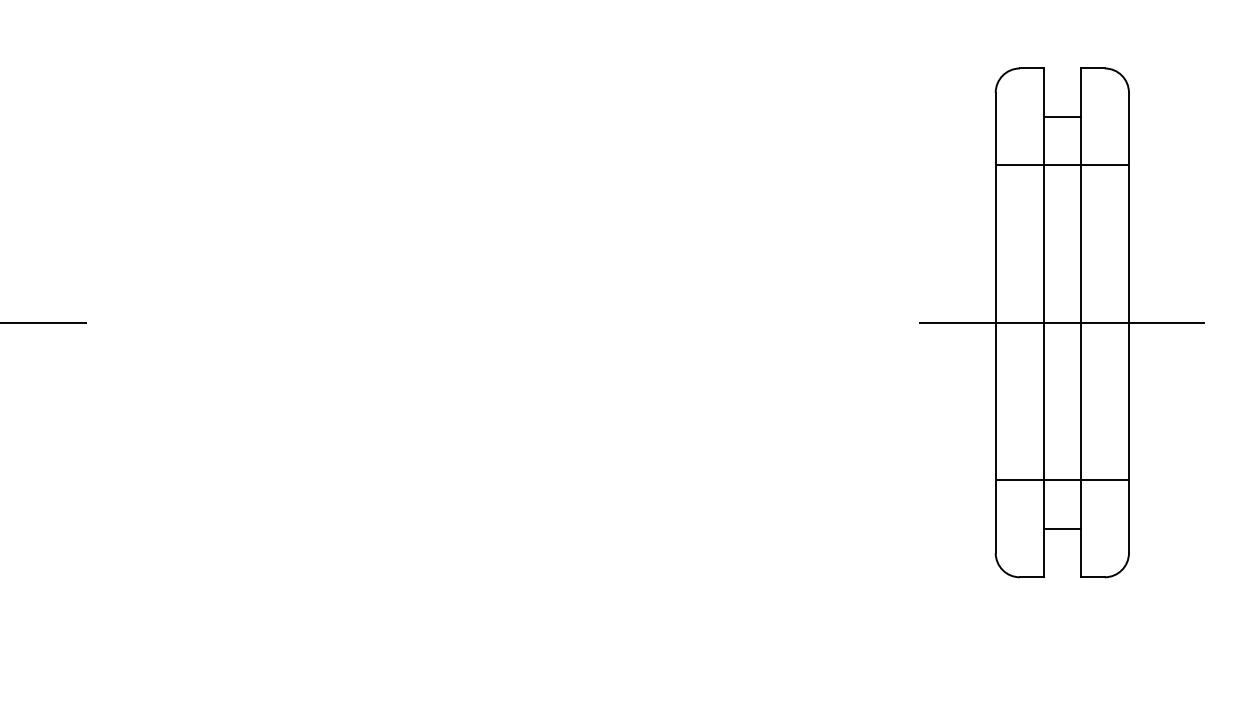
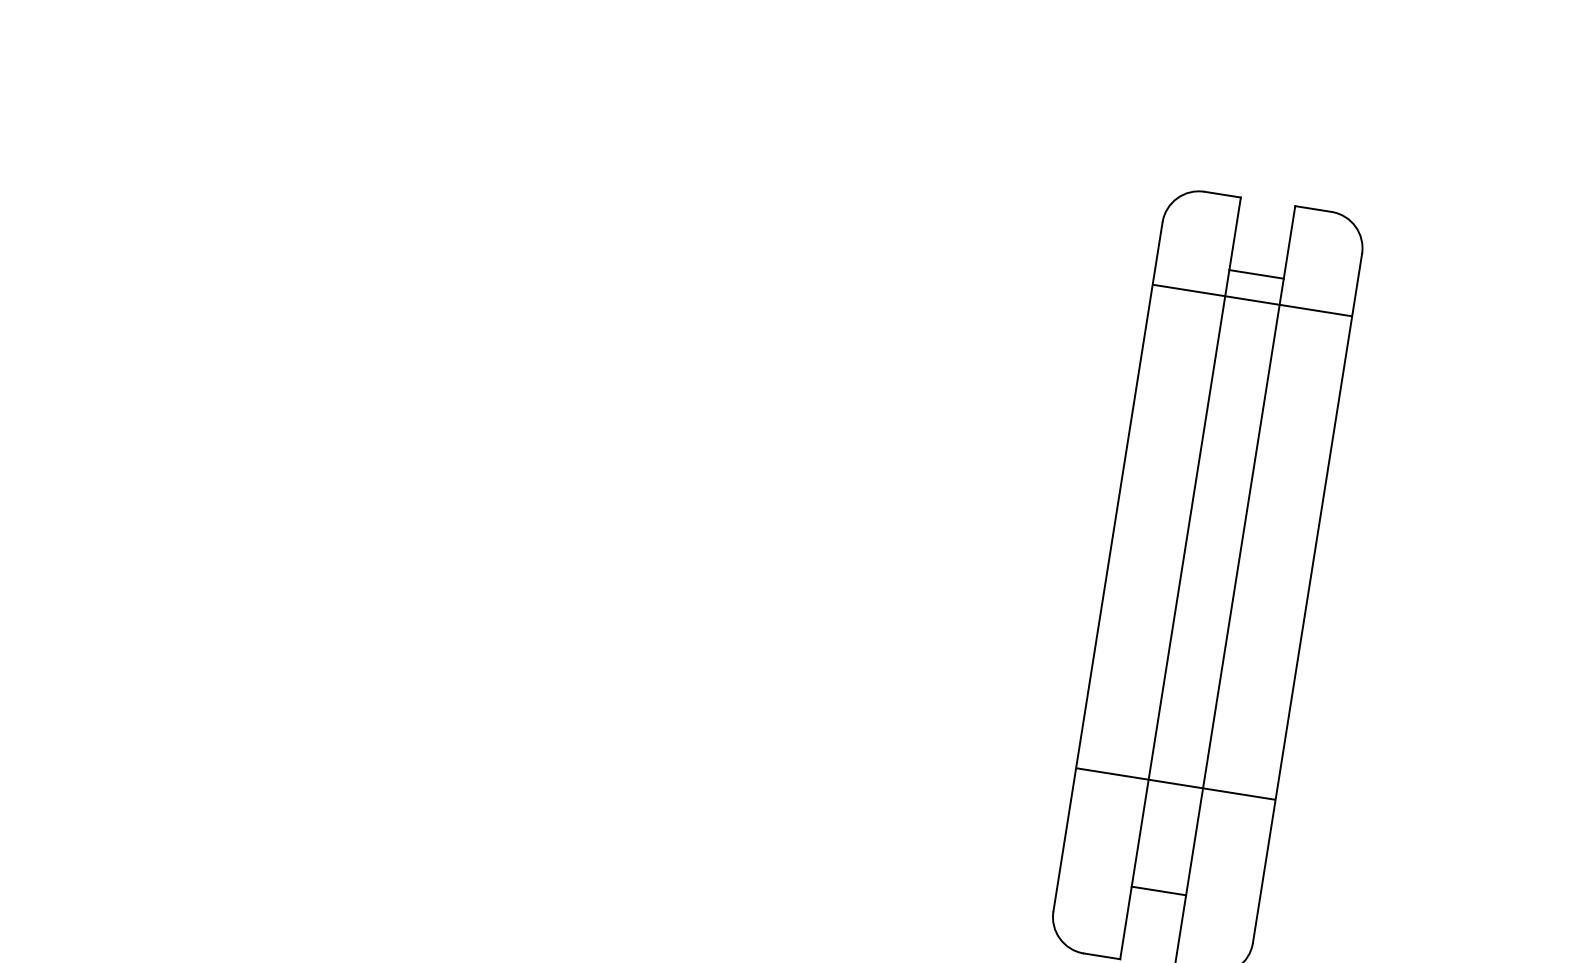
line: (1061, 165) -> (1251, 300), moved
line: (1062, 322) -> (1208, 582), removed
line: (1061, 480) -> (1174, 783), moved

